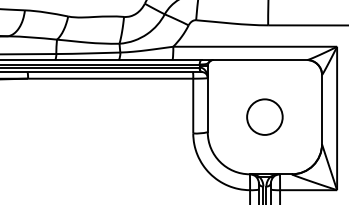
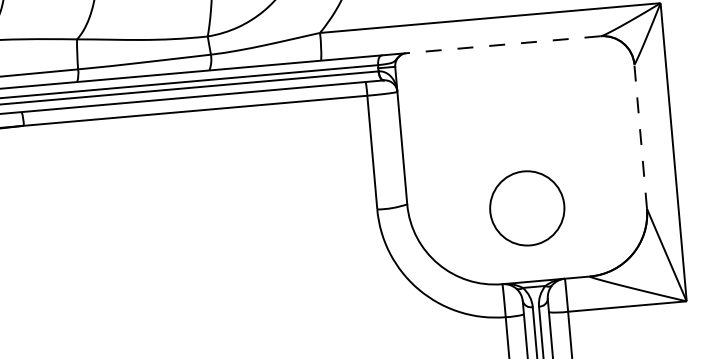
line: (260, 60) -> (503, 45), solid -> dashed
line: (322, 109) -> (641, 136), solid -> dashed
circle: (264, 116) -> (526, 207), moved

